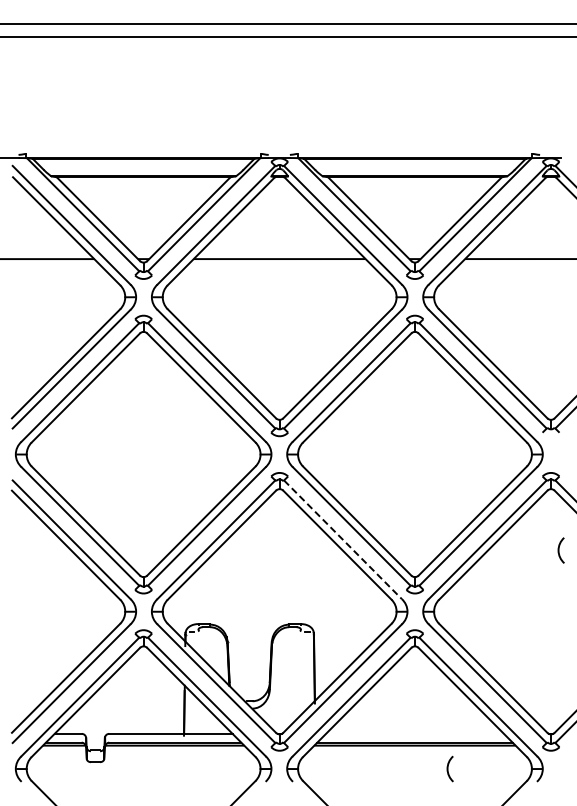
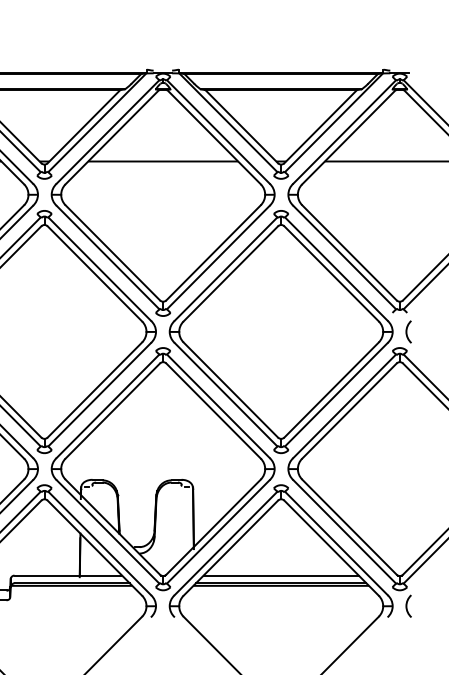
line: (342, 539) -> (217, 406), dashed -> solid
curve: (559, 550) -> (407, 331), moved
line: (414, 733) -> (280, 575), added
curve: (448, 768) -> (407, 605), moved

